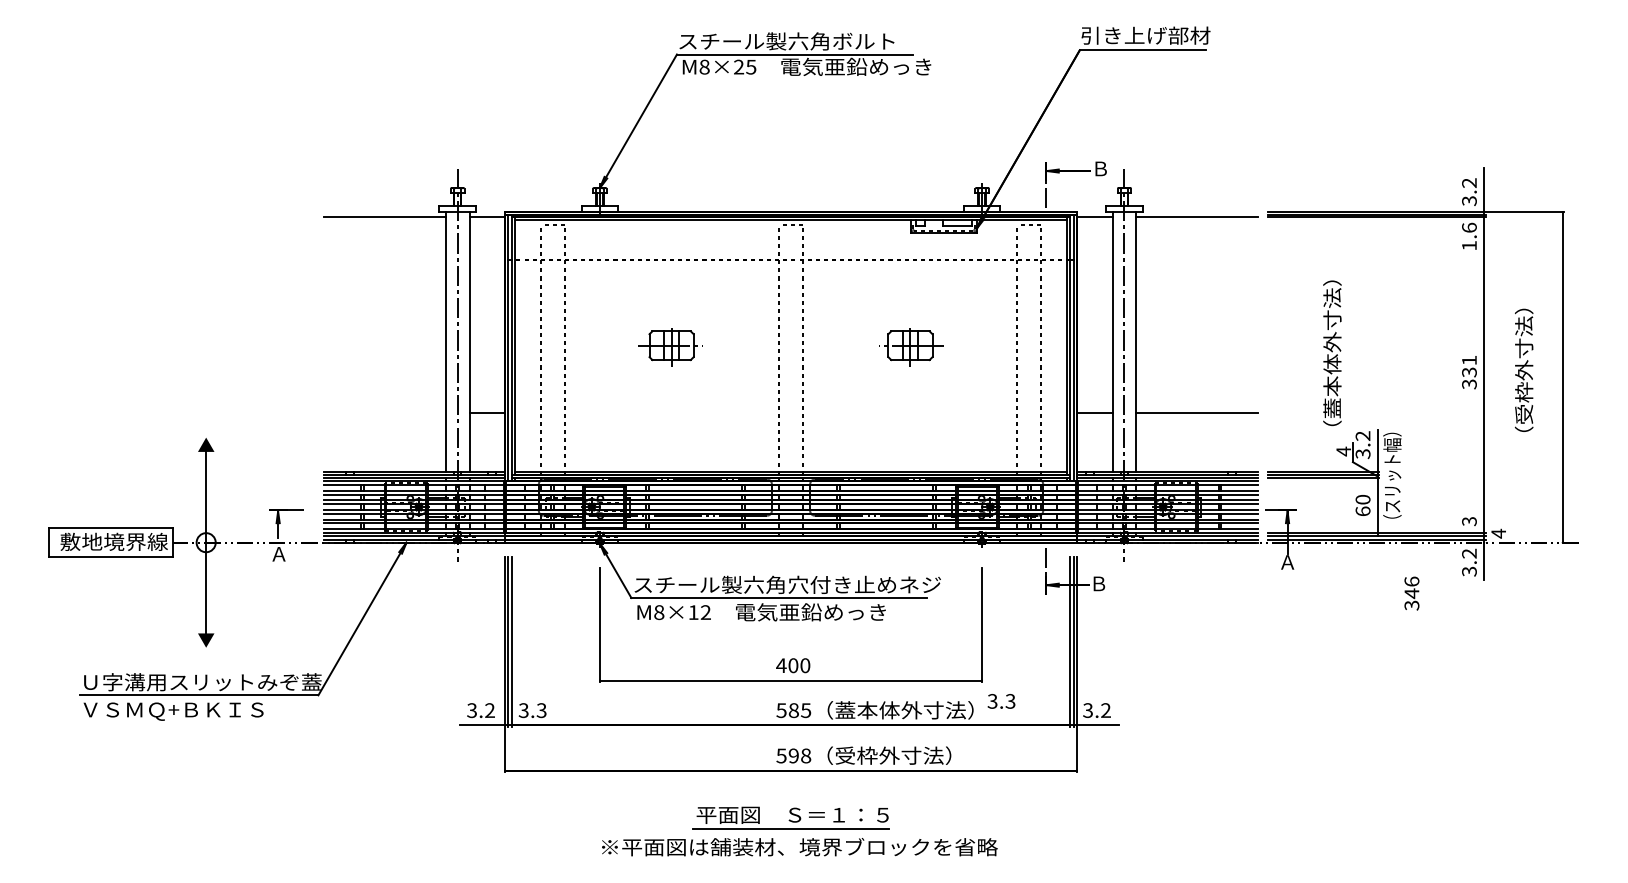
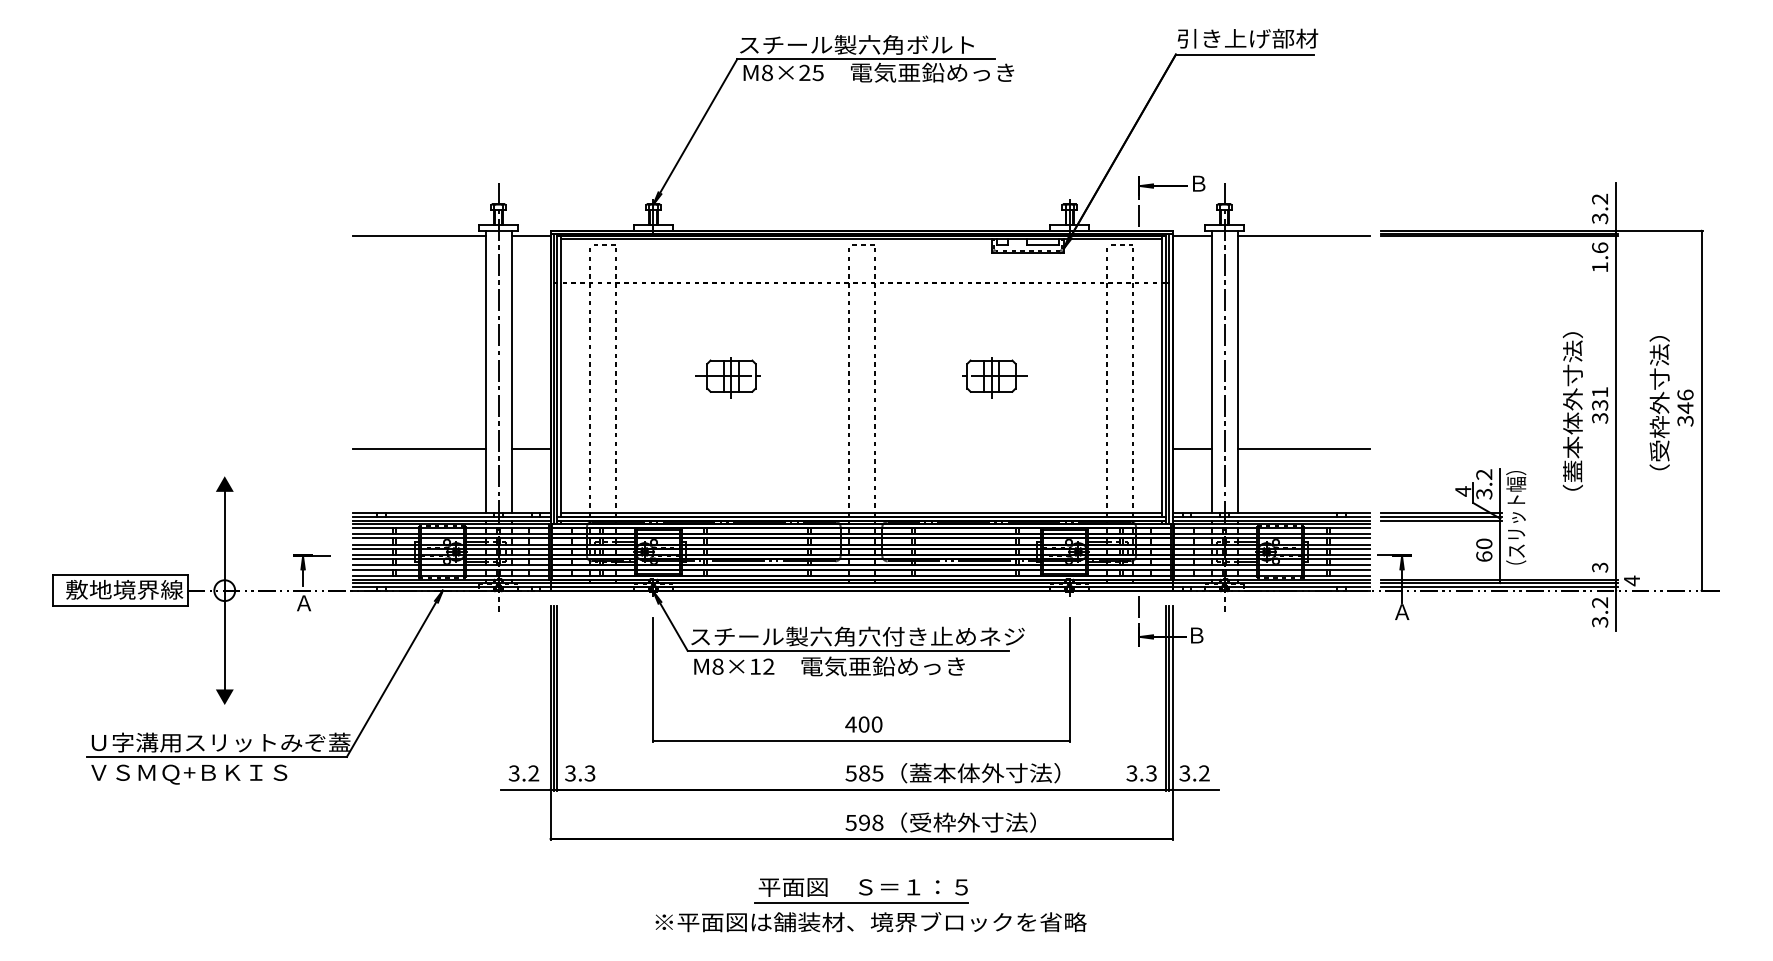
text: (1332, 353) -> (1572, 411), moved
line: (384, 413) -> (418, 449), added
text: (1411, 593) -> (1685, 407), moved
text: (1001, 701) -> (1141, 773), moved

